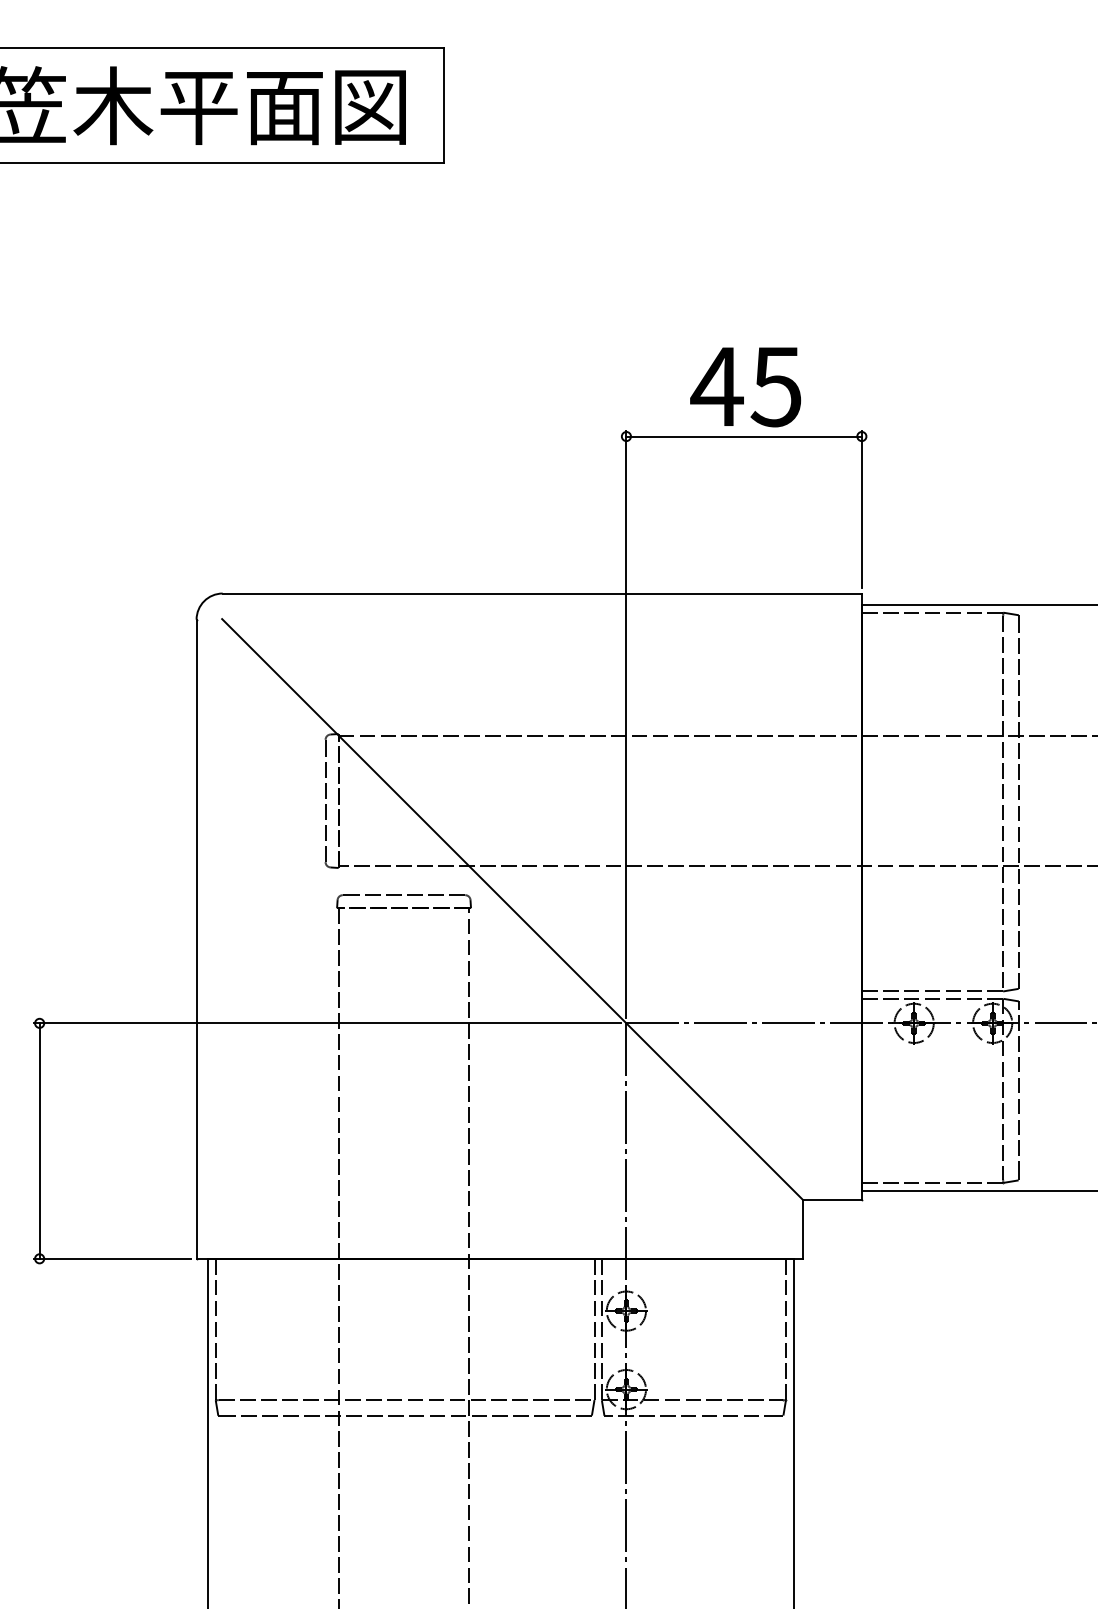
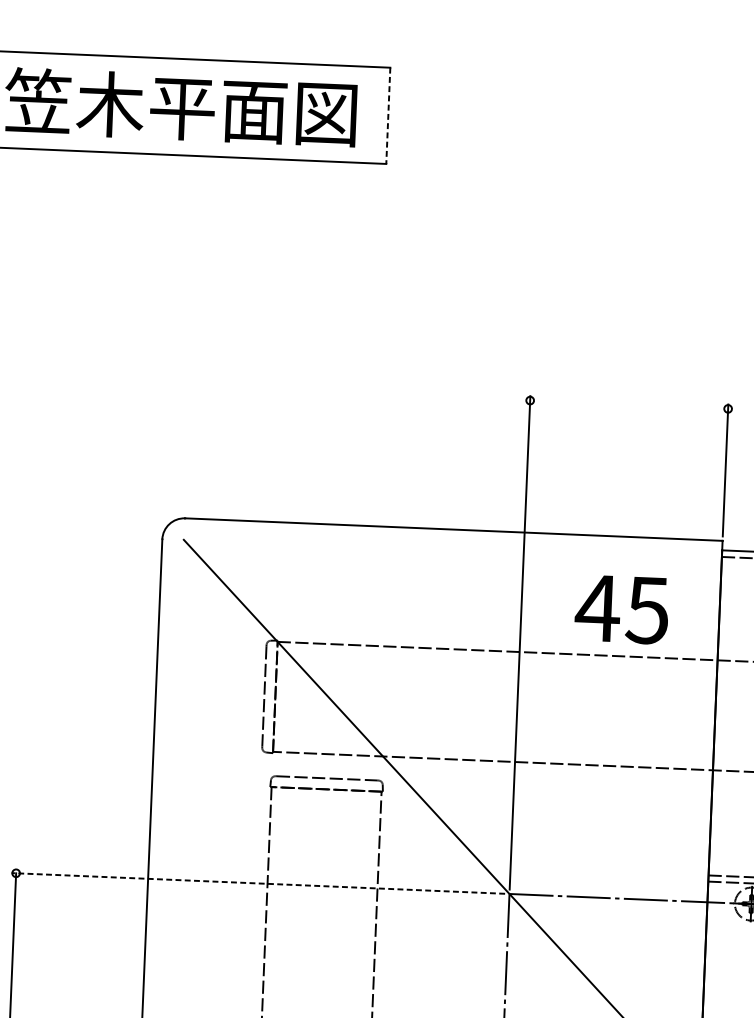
line: (443, 106) -> (388, 116), solid -> dashed
text: (745, 387) -> (621, 609), moved
line: (743, 436) -> (628, 404), removed
line: (327, 1023) -> (258, 883), solid -> dashed

